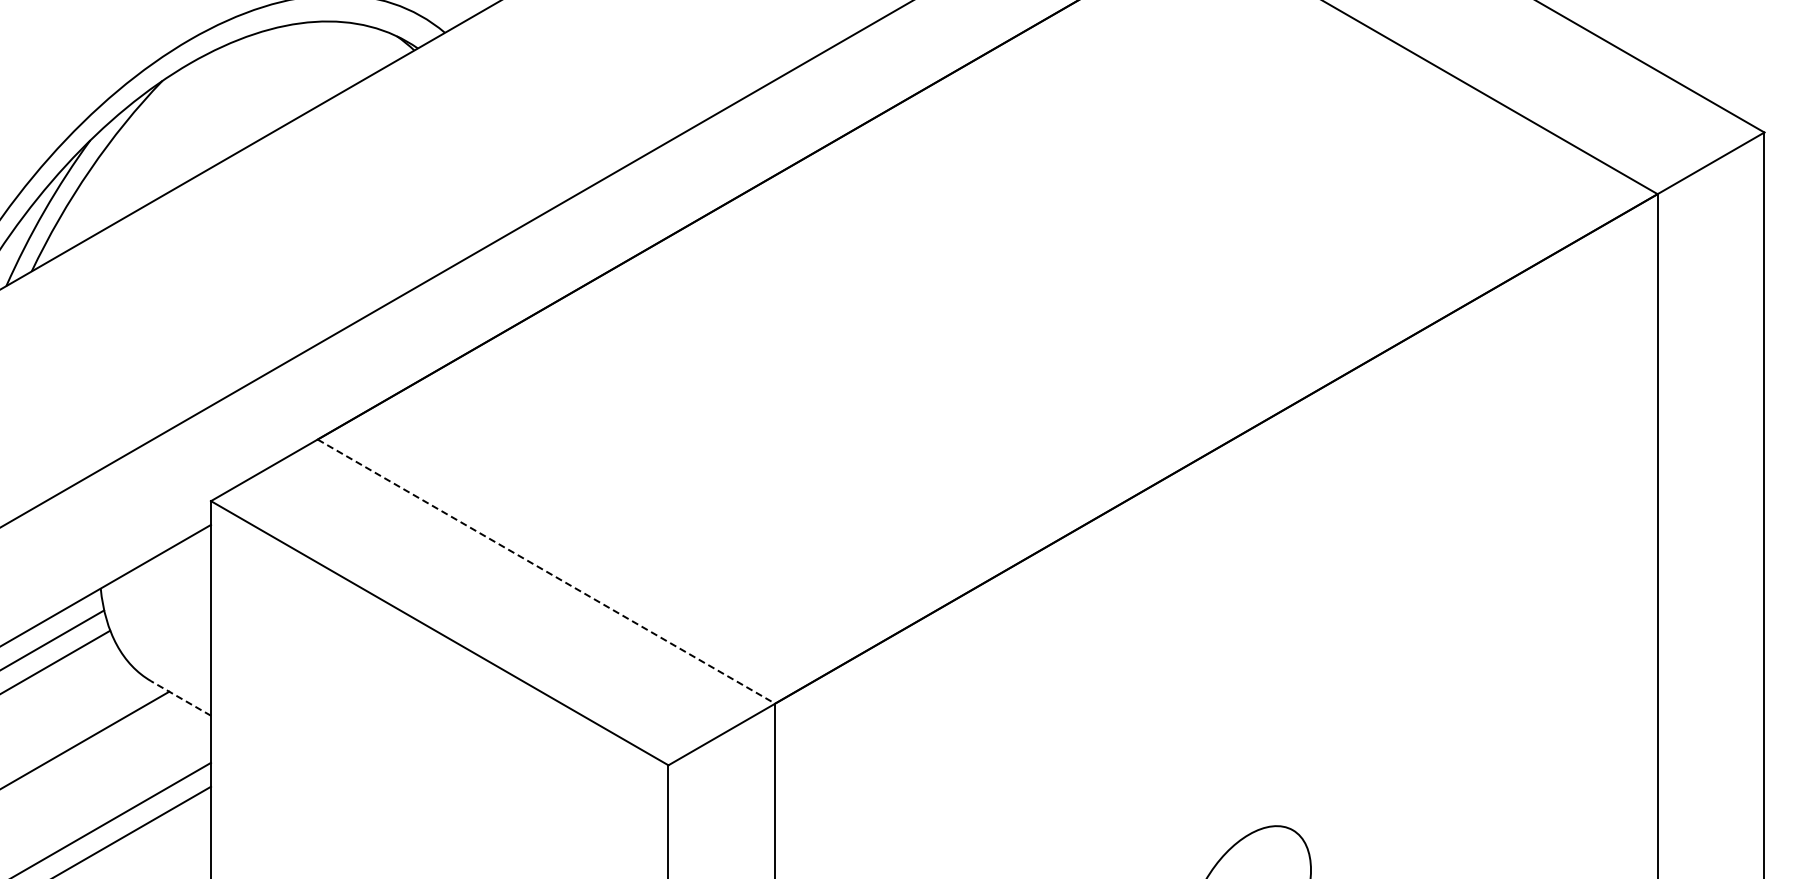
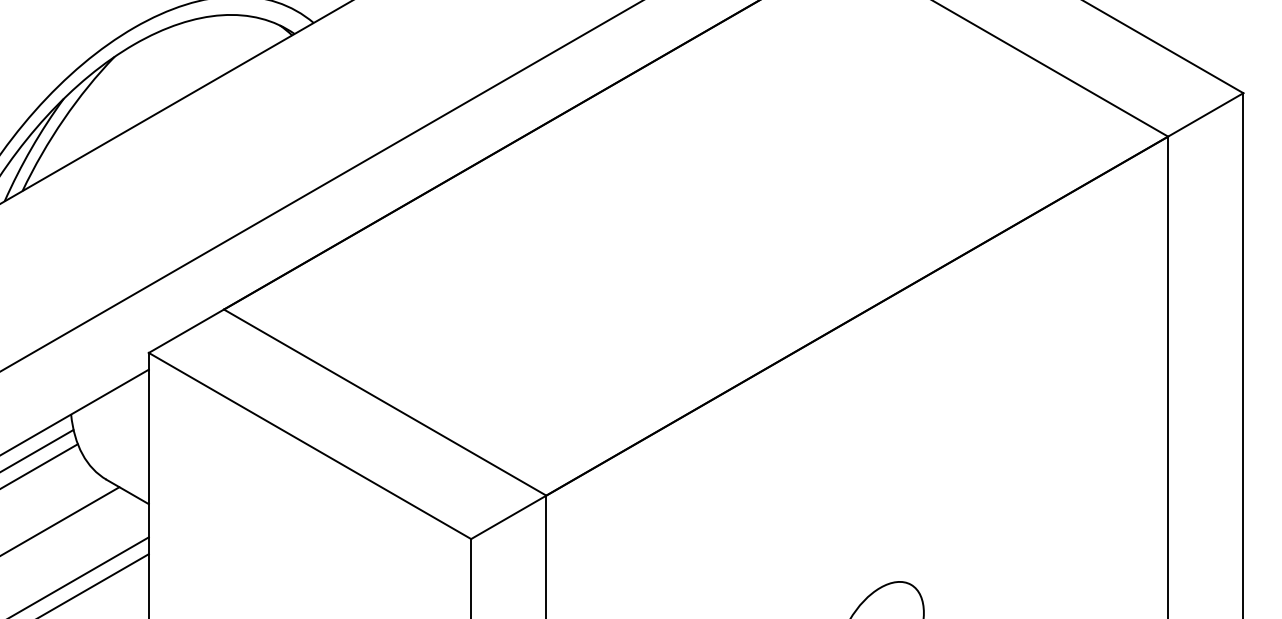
line: (546, 571) -> (385, 402), dashed -> solid
line: (181, 698) -> (128, 491), dashed -> solid

